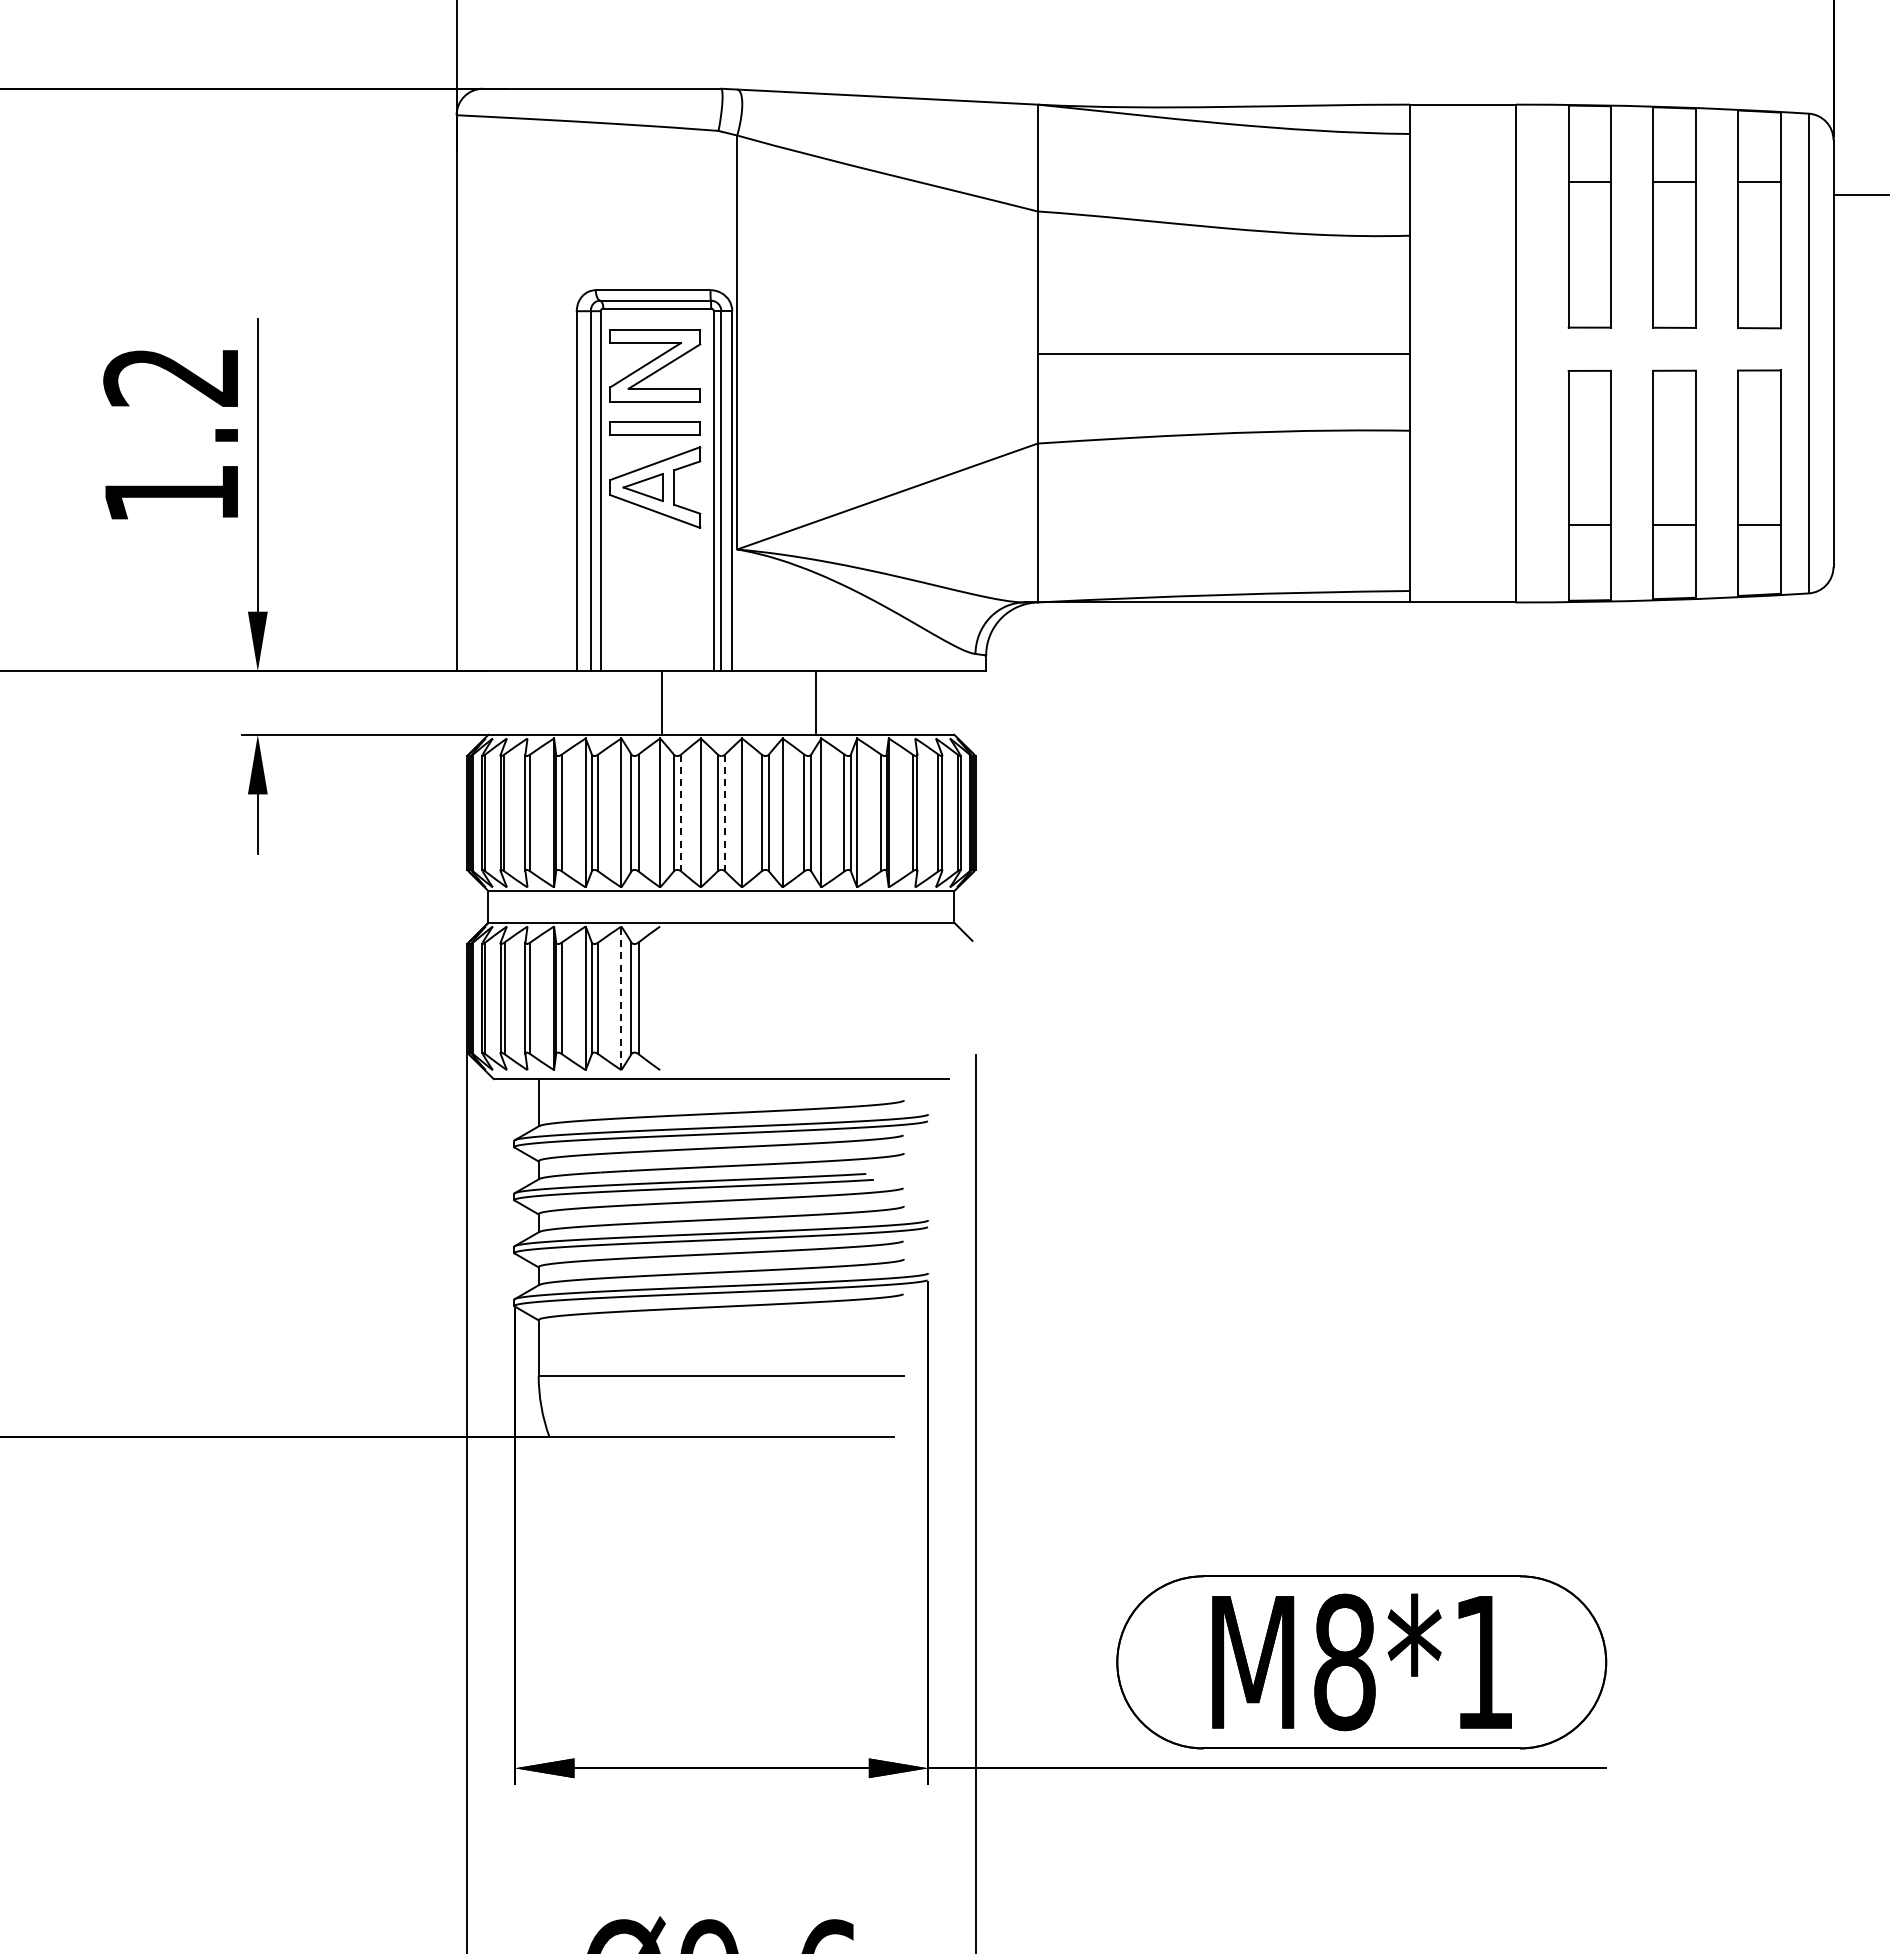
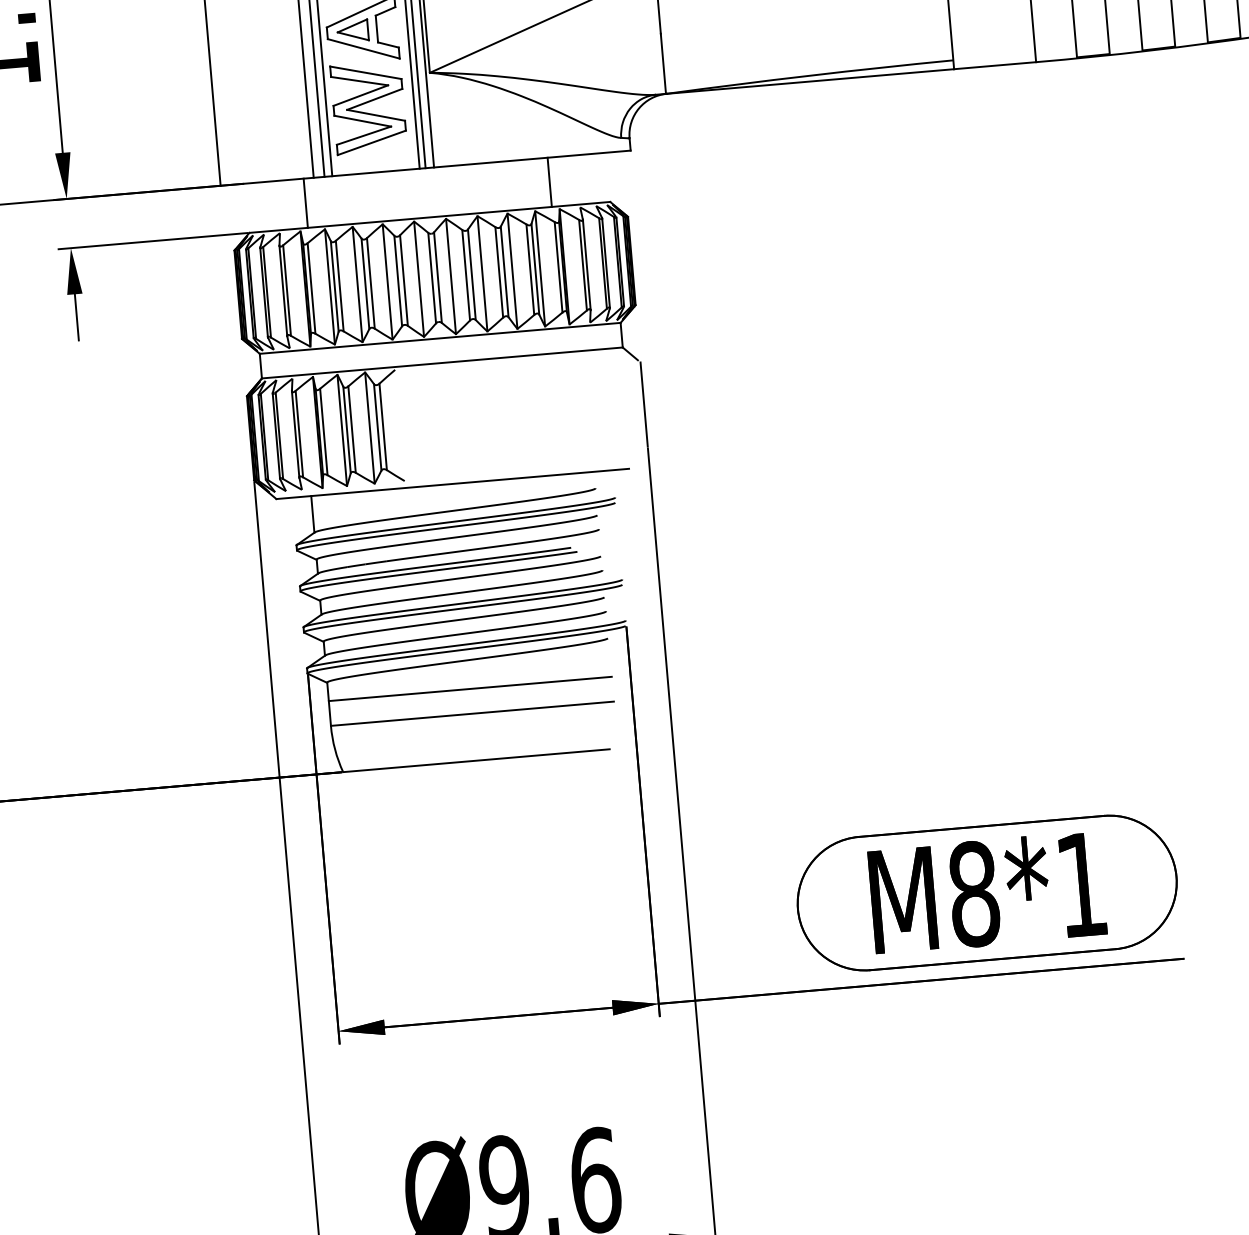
part: (653, 581) -> (367, 103), added
line: (661, 702) -> (305, 202), moved
line: (815, 702) -> (549, 181), moved
line: (681, 813) -> (404, 280), dashed -> solid
line: (725, 813) -> (438, 278), dashed -> solid
line: (975, 997) -> (644, 403), added
line: (621, 998) -> (370, 428), dashed -> solid
line: (721, 1343) -> (470, 688), added

